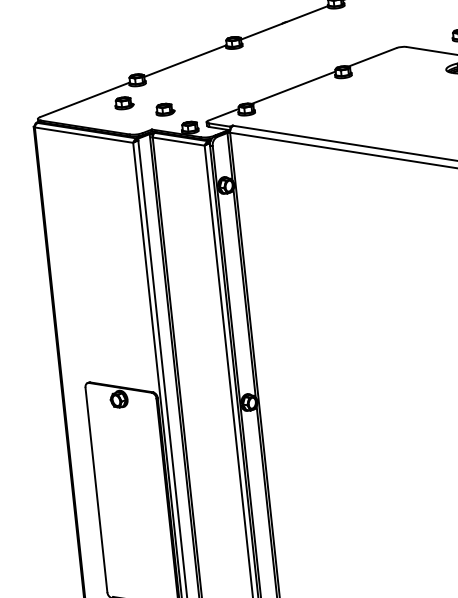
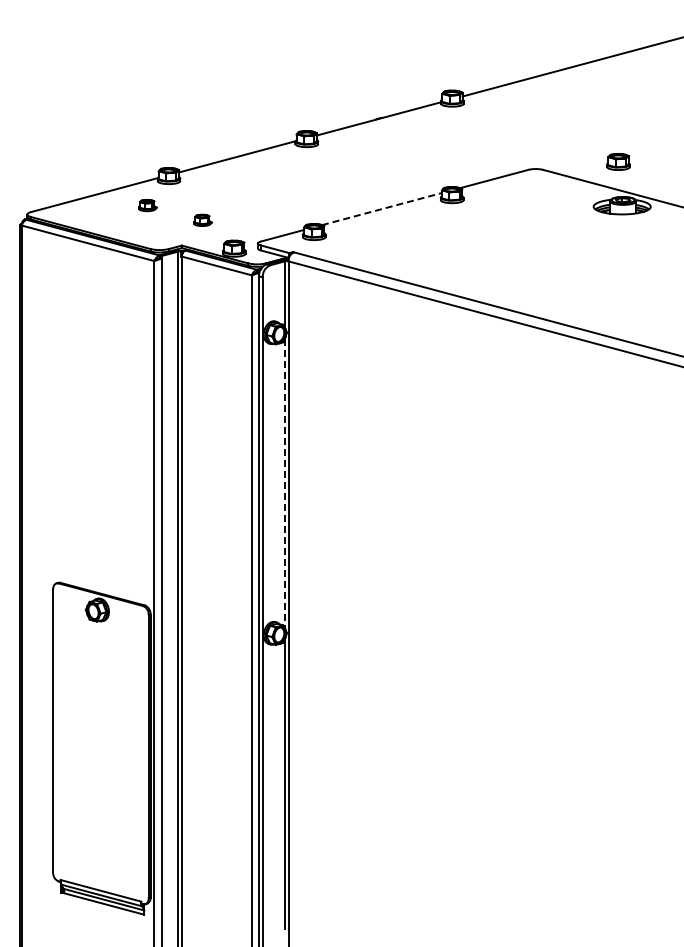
line: (293, 87) -> (382, 208), solid -> dashed
part: (124, 103) -> (147, 205), size x0.7
part: (164, 109) -> (202, 220), size x0.7
line: (244, 293) -> (284, 483), solid -> dashed

